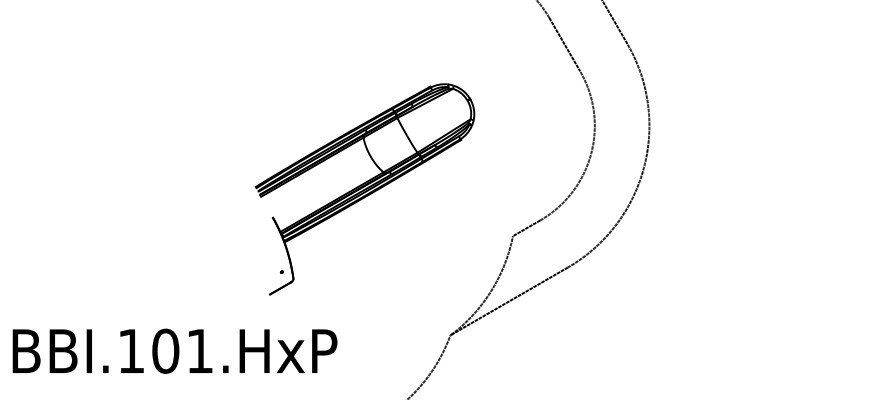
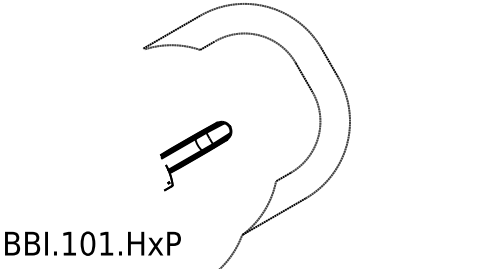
part: (364, 188) -> (195, 155), size x0.6

